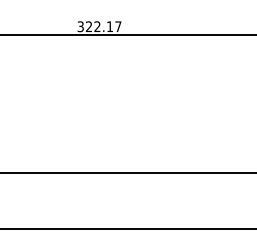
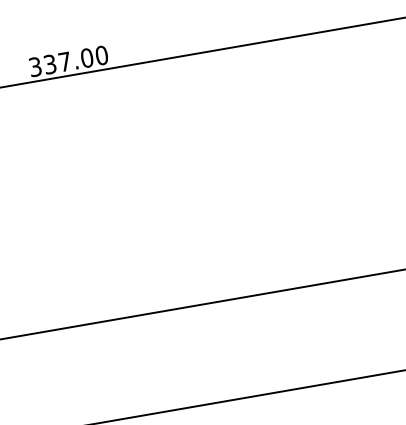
text: (103, 26) -> (75, 59), 322.17 -> 337.00

